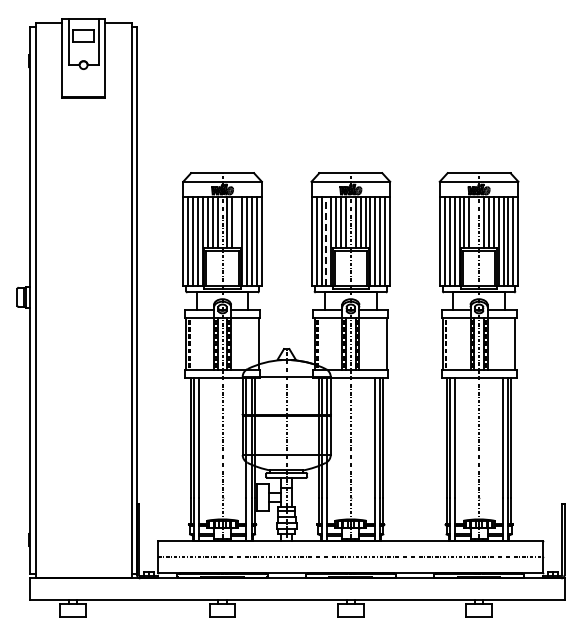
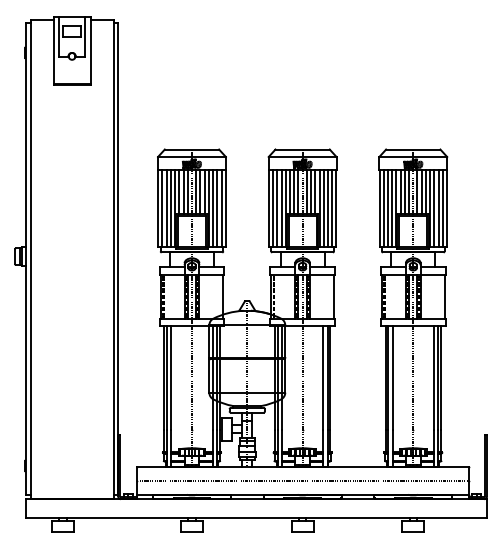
line: (237, 222) -> (204, 192), added
line: (474, 222) -> (409, 192), added
line: (326, 241) -> (281, 208), dashed -> solid

